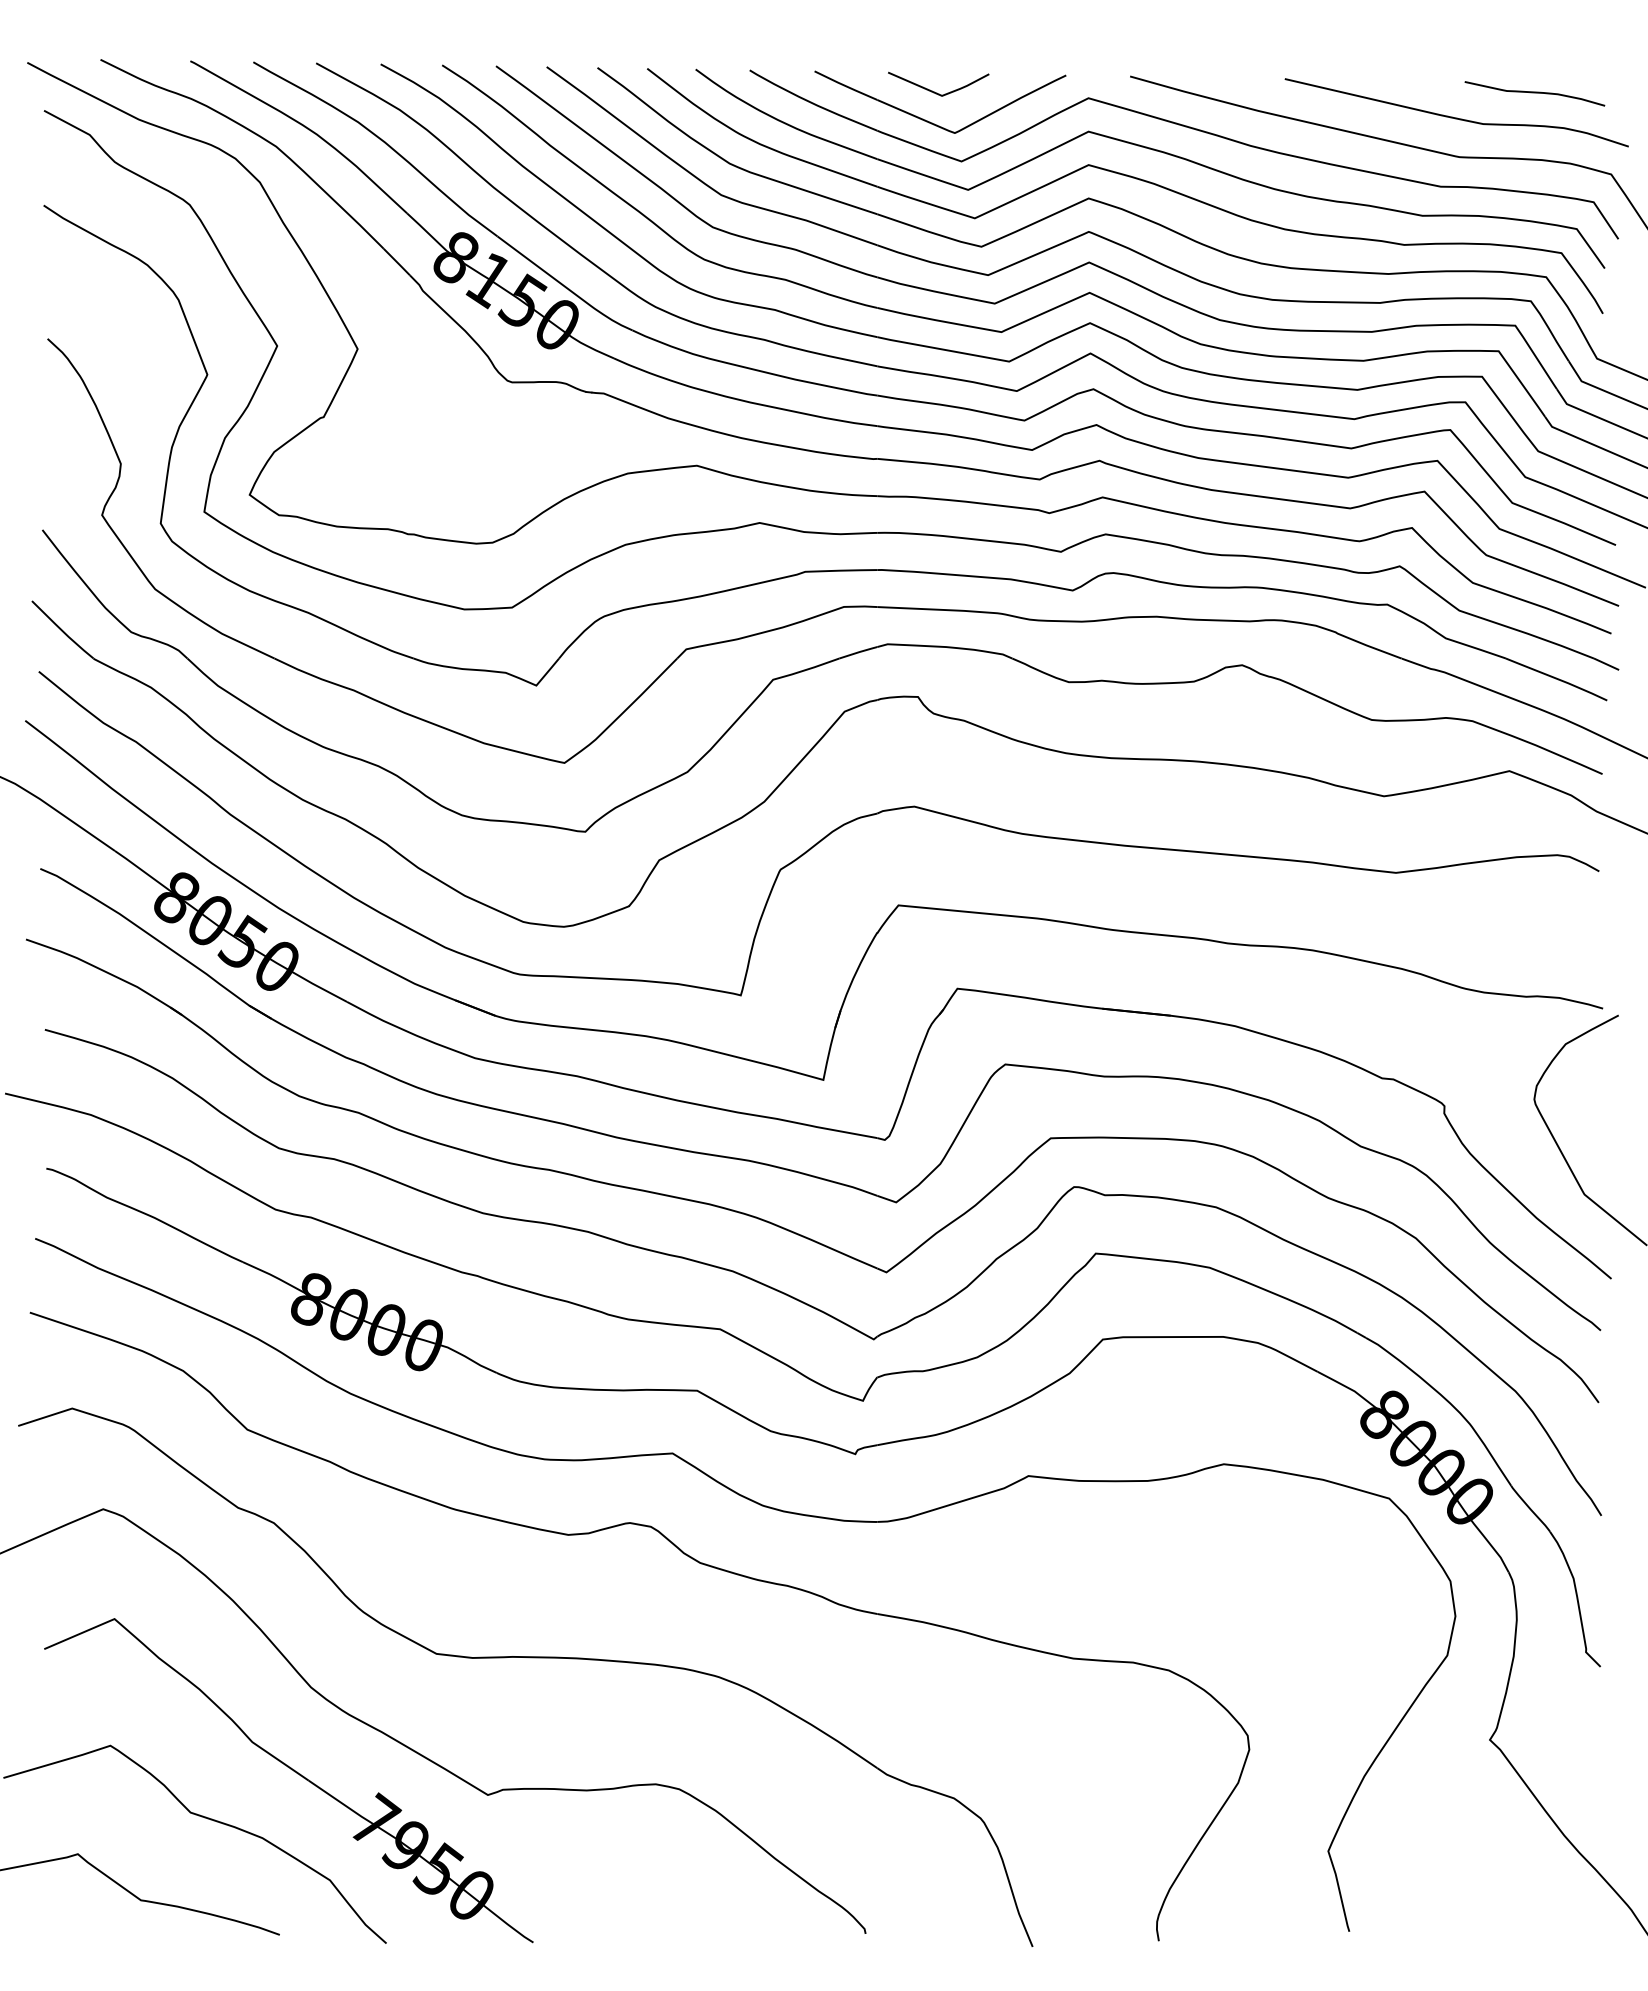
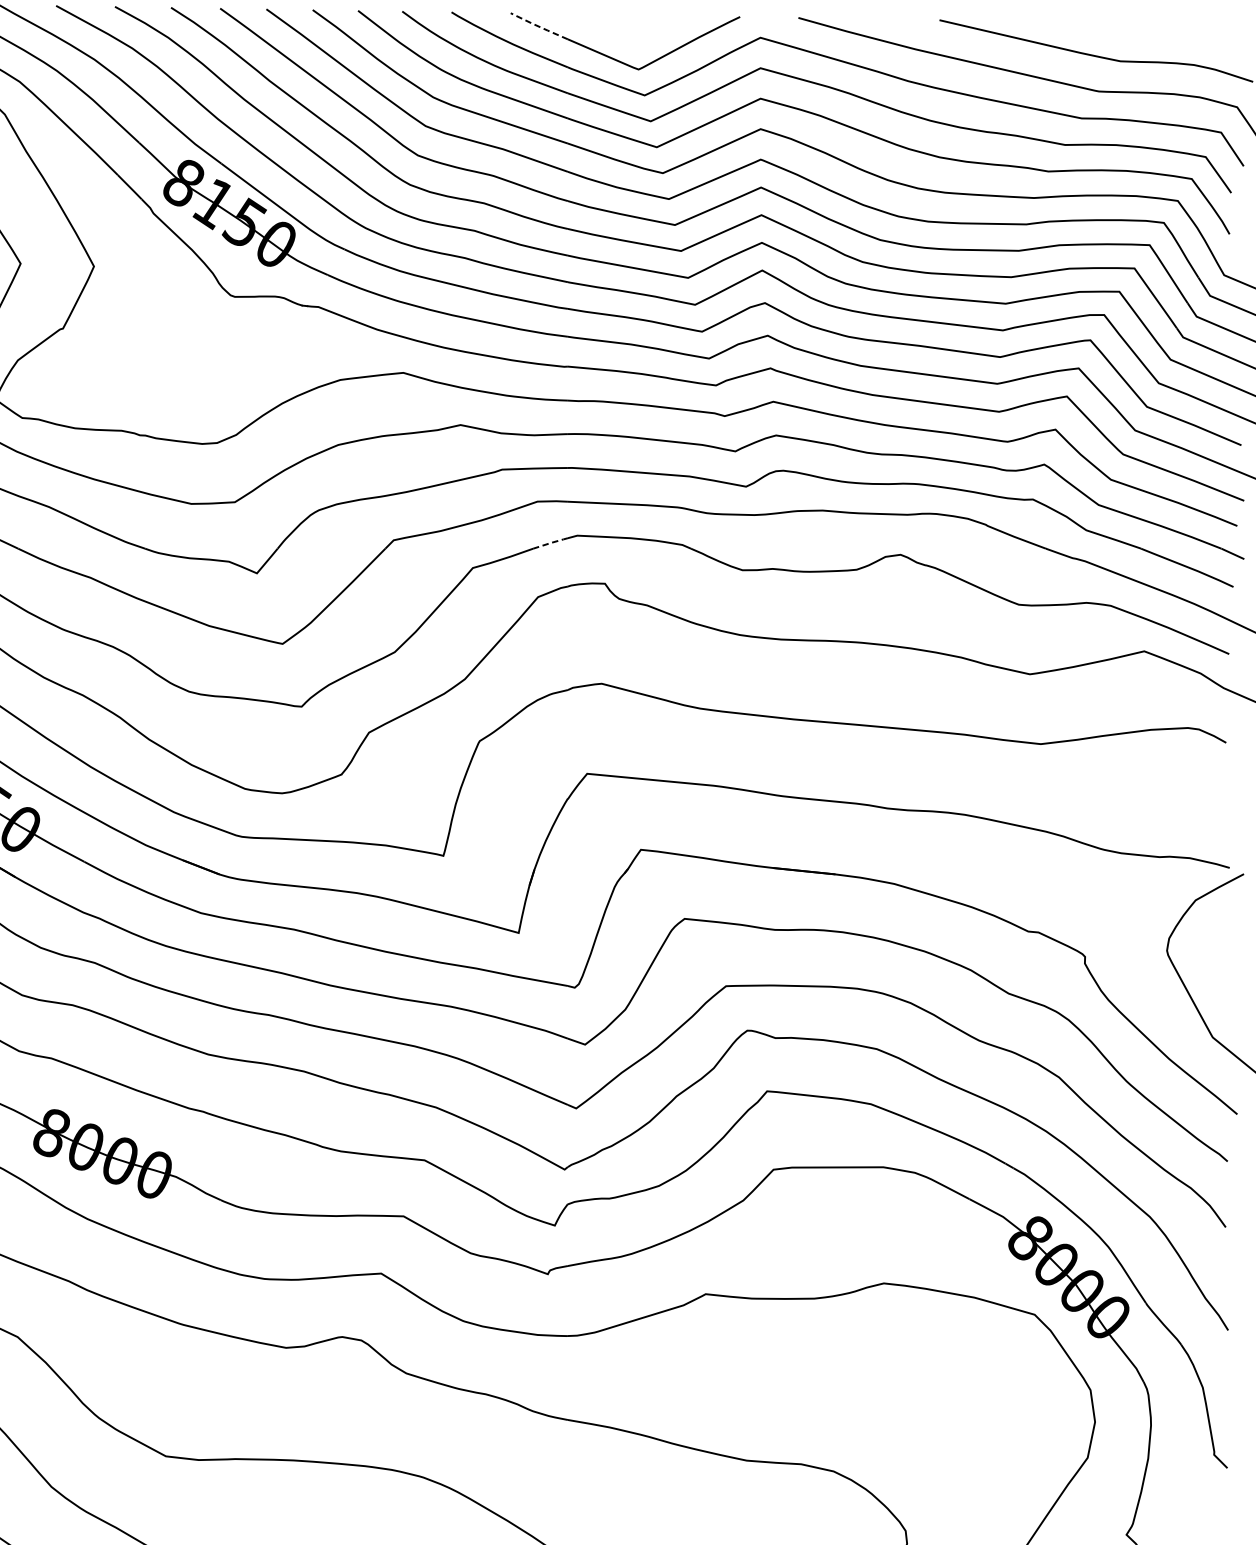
line: (845, 85) -> (538, 26), solid -> dashed
line: (934, 91) -> (620, 31), removed
curve: (1534, 93) -> (1167, 33), removed
line: (858, 652) -> (550, 543), solid -> dashed

